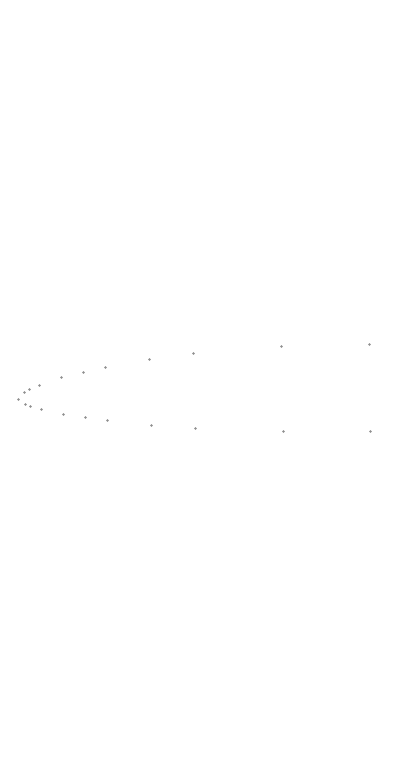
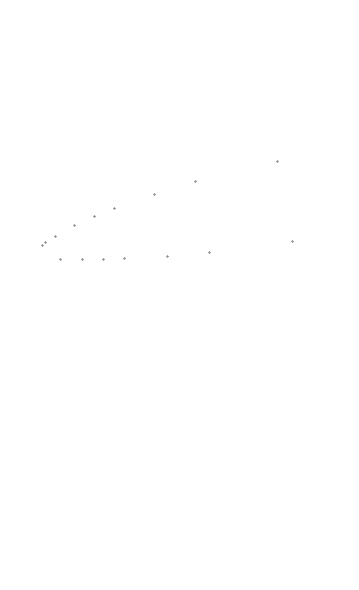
part: (24, 402) -> (43, 254), removed

